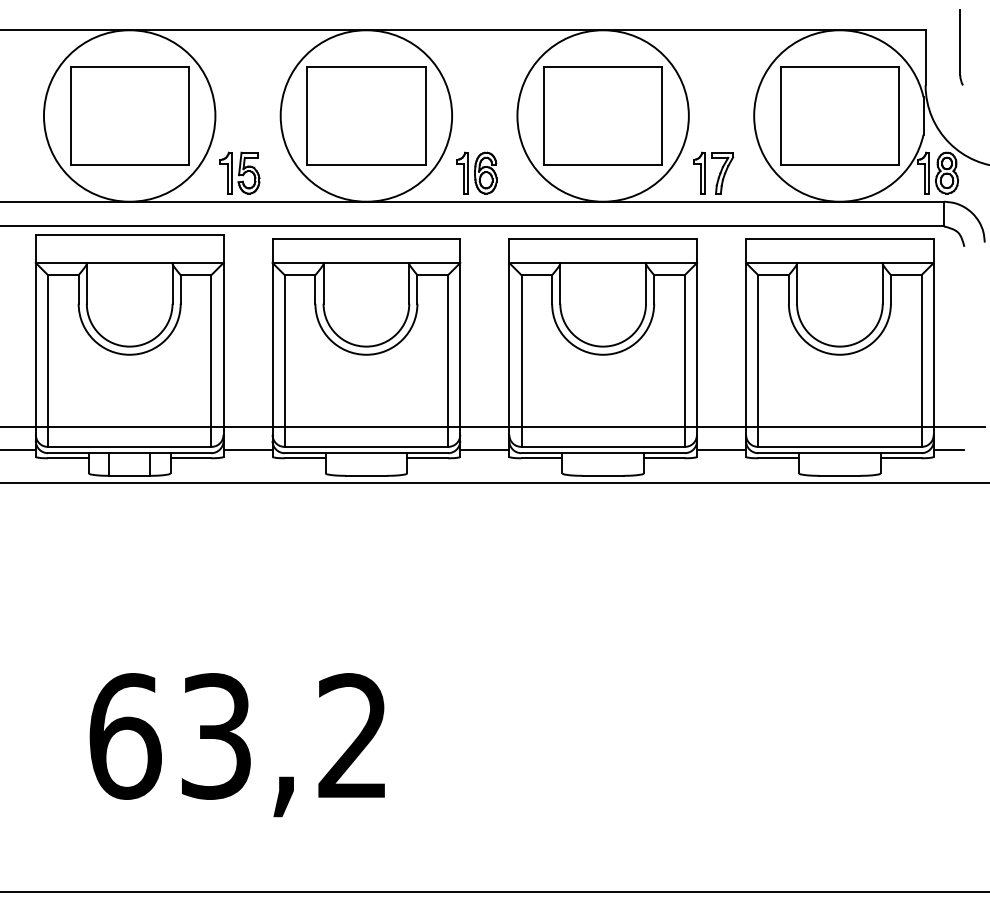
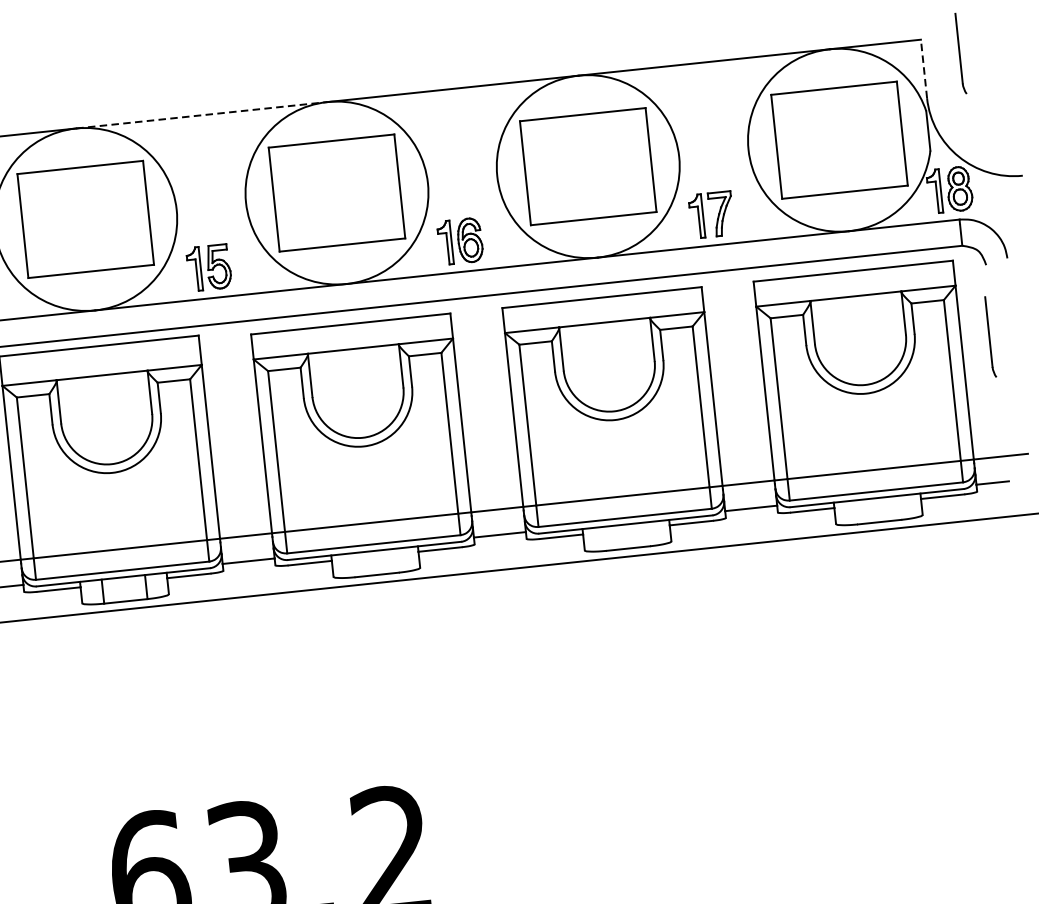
line: (248, 30) -> (202, 115), solid -> dashed
line: (925, 57) -> (923, 68), solid -> dashed
part: (961, 314) -> (990, 337), added

